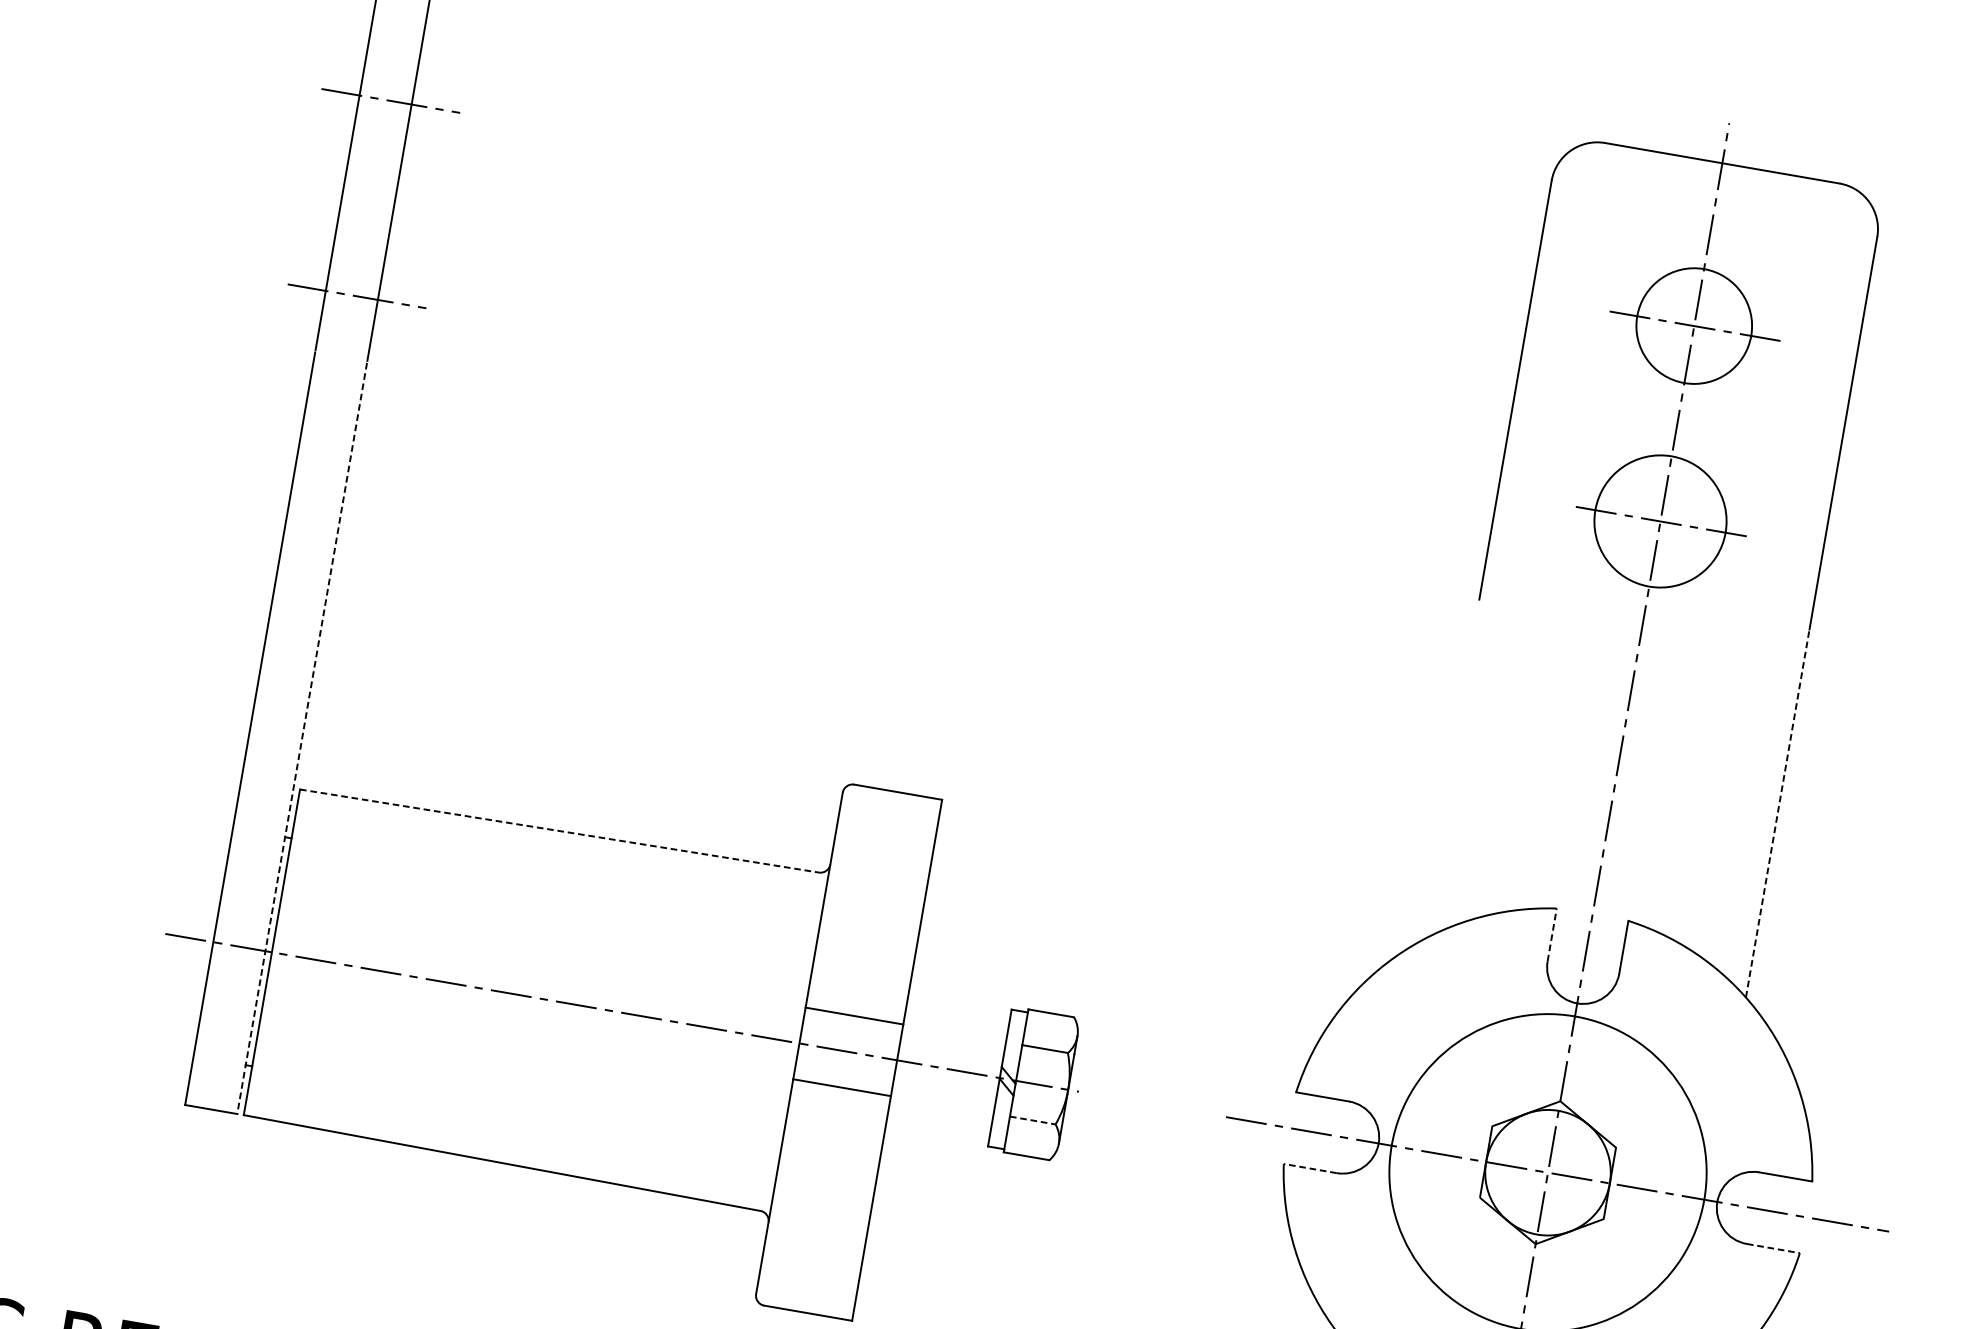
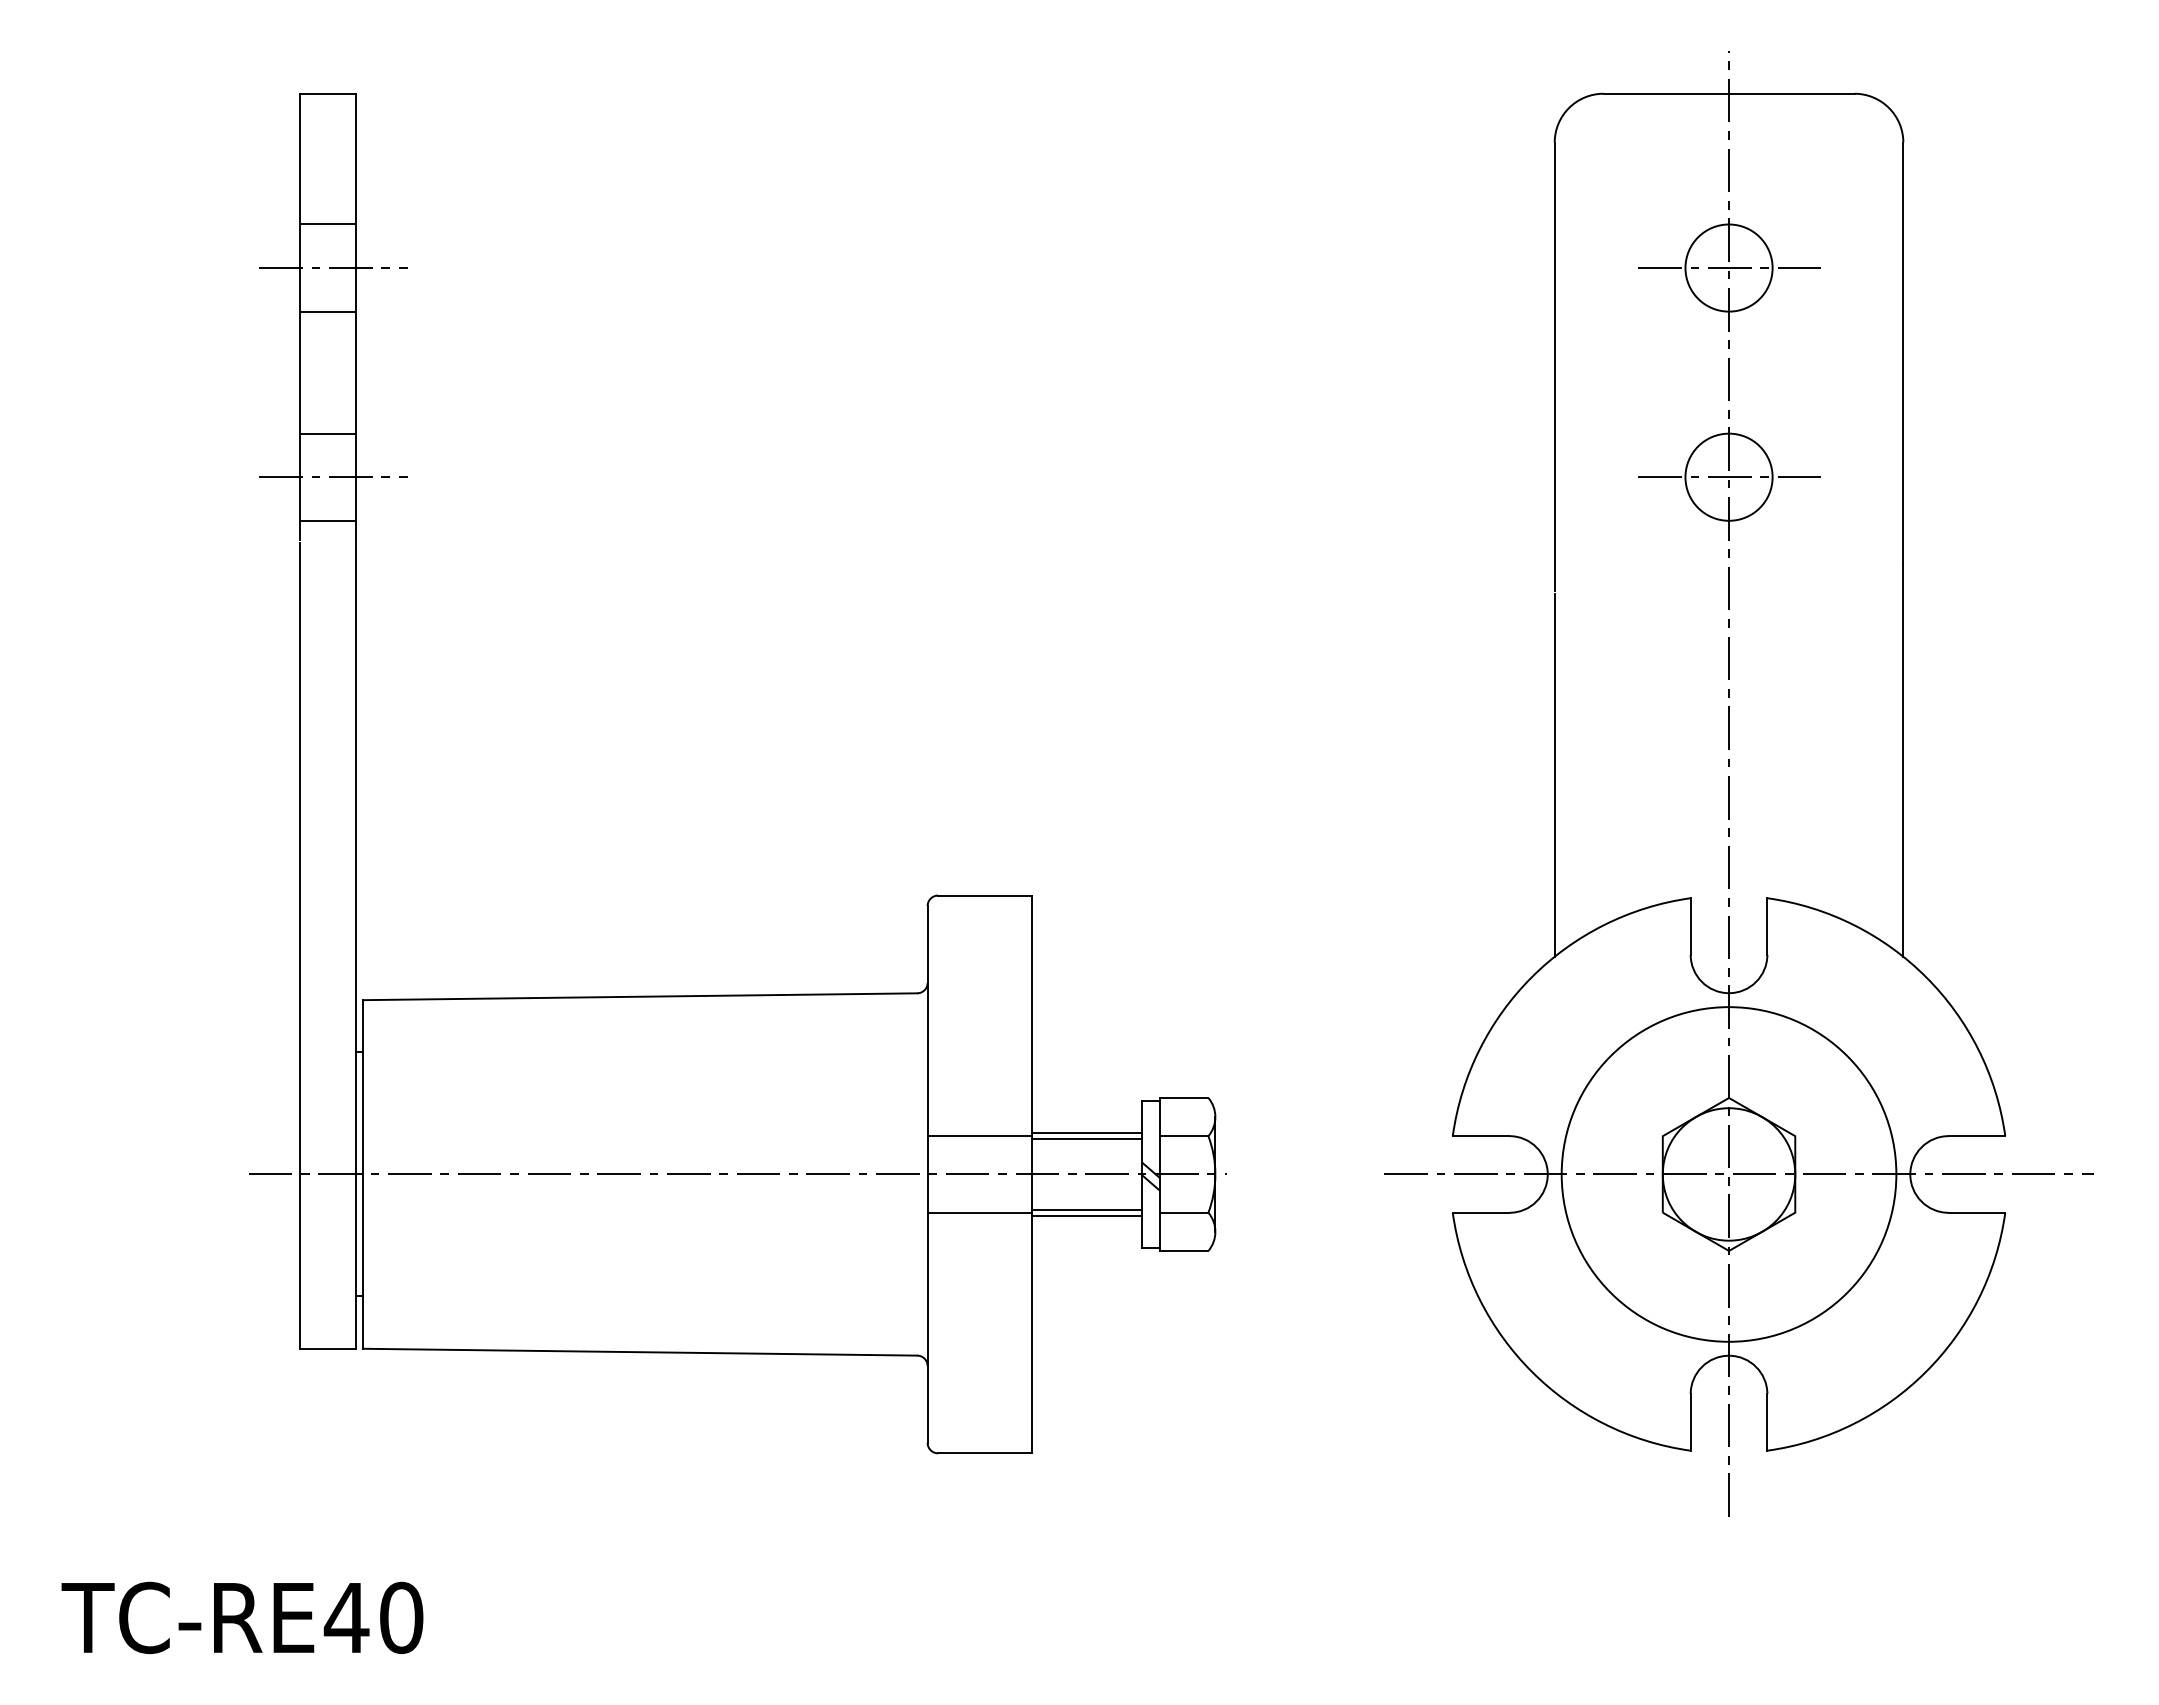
line: (392, 59) -> (327, 224), added
line: (378, 140) -> (327, 311), added
line: (358, 254) -> (327, 433), added
circle: (1693, 325) -> (1728, 267), size x0.71
line: (344, 335) -> (327, 520), added
circle: (1660, 520) -> (1728, 476), size x0.62
line: (301, 739) -> (355, 947), dashed -> solid
line: (1449, 771) -> (1554, 775), added
line: (1777, 813) -> (1903, 759), dashed -> solid
line: (559, 830) -> (640, 996), dashed -> solid
line: (1552, 934) -> (1690, 926), dashed -> solid
line: (955, 1030) -> (1087, 1132), added
line: (954, 1036) -> (1087, 1139), added
line: (943, 1101) -> (1087, 1209), added
line: (941, 1108) -> (1087, 1216), added
line: (1033, 1120) -> (1184, 1212), dashed -> solid
line: (1309, 1168) -> (1480, 1212), dashed -> solid
line: (1773, 1248) -> (1977, 1212), dashed -> solid

